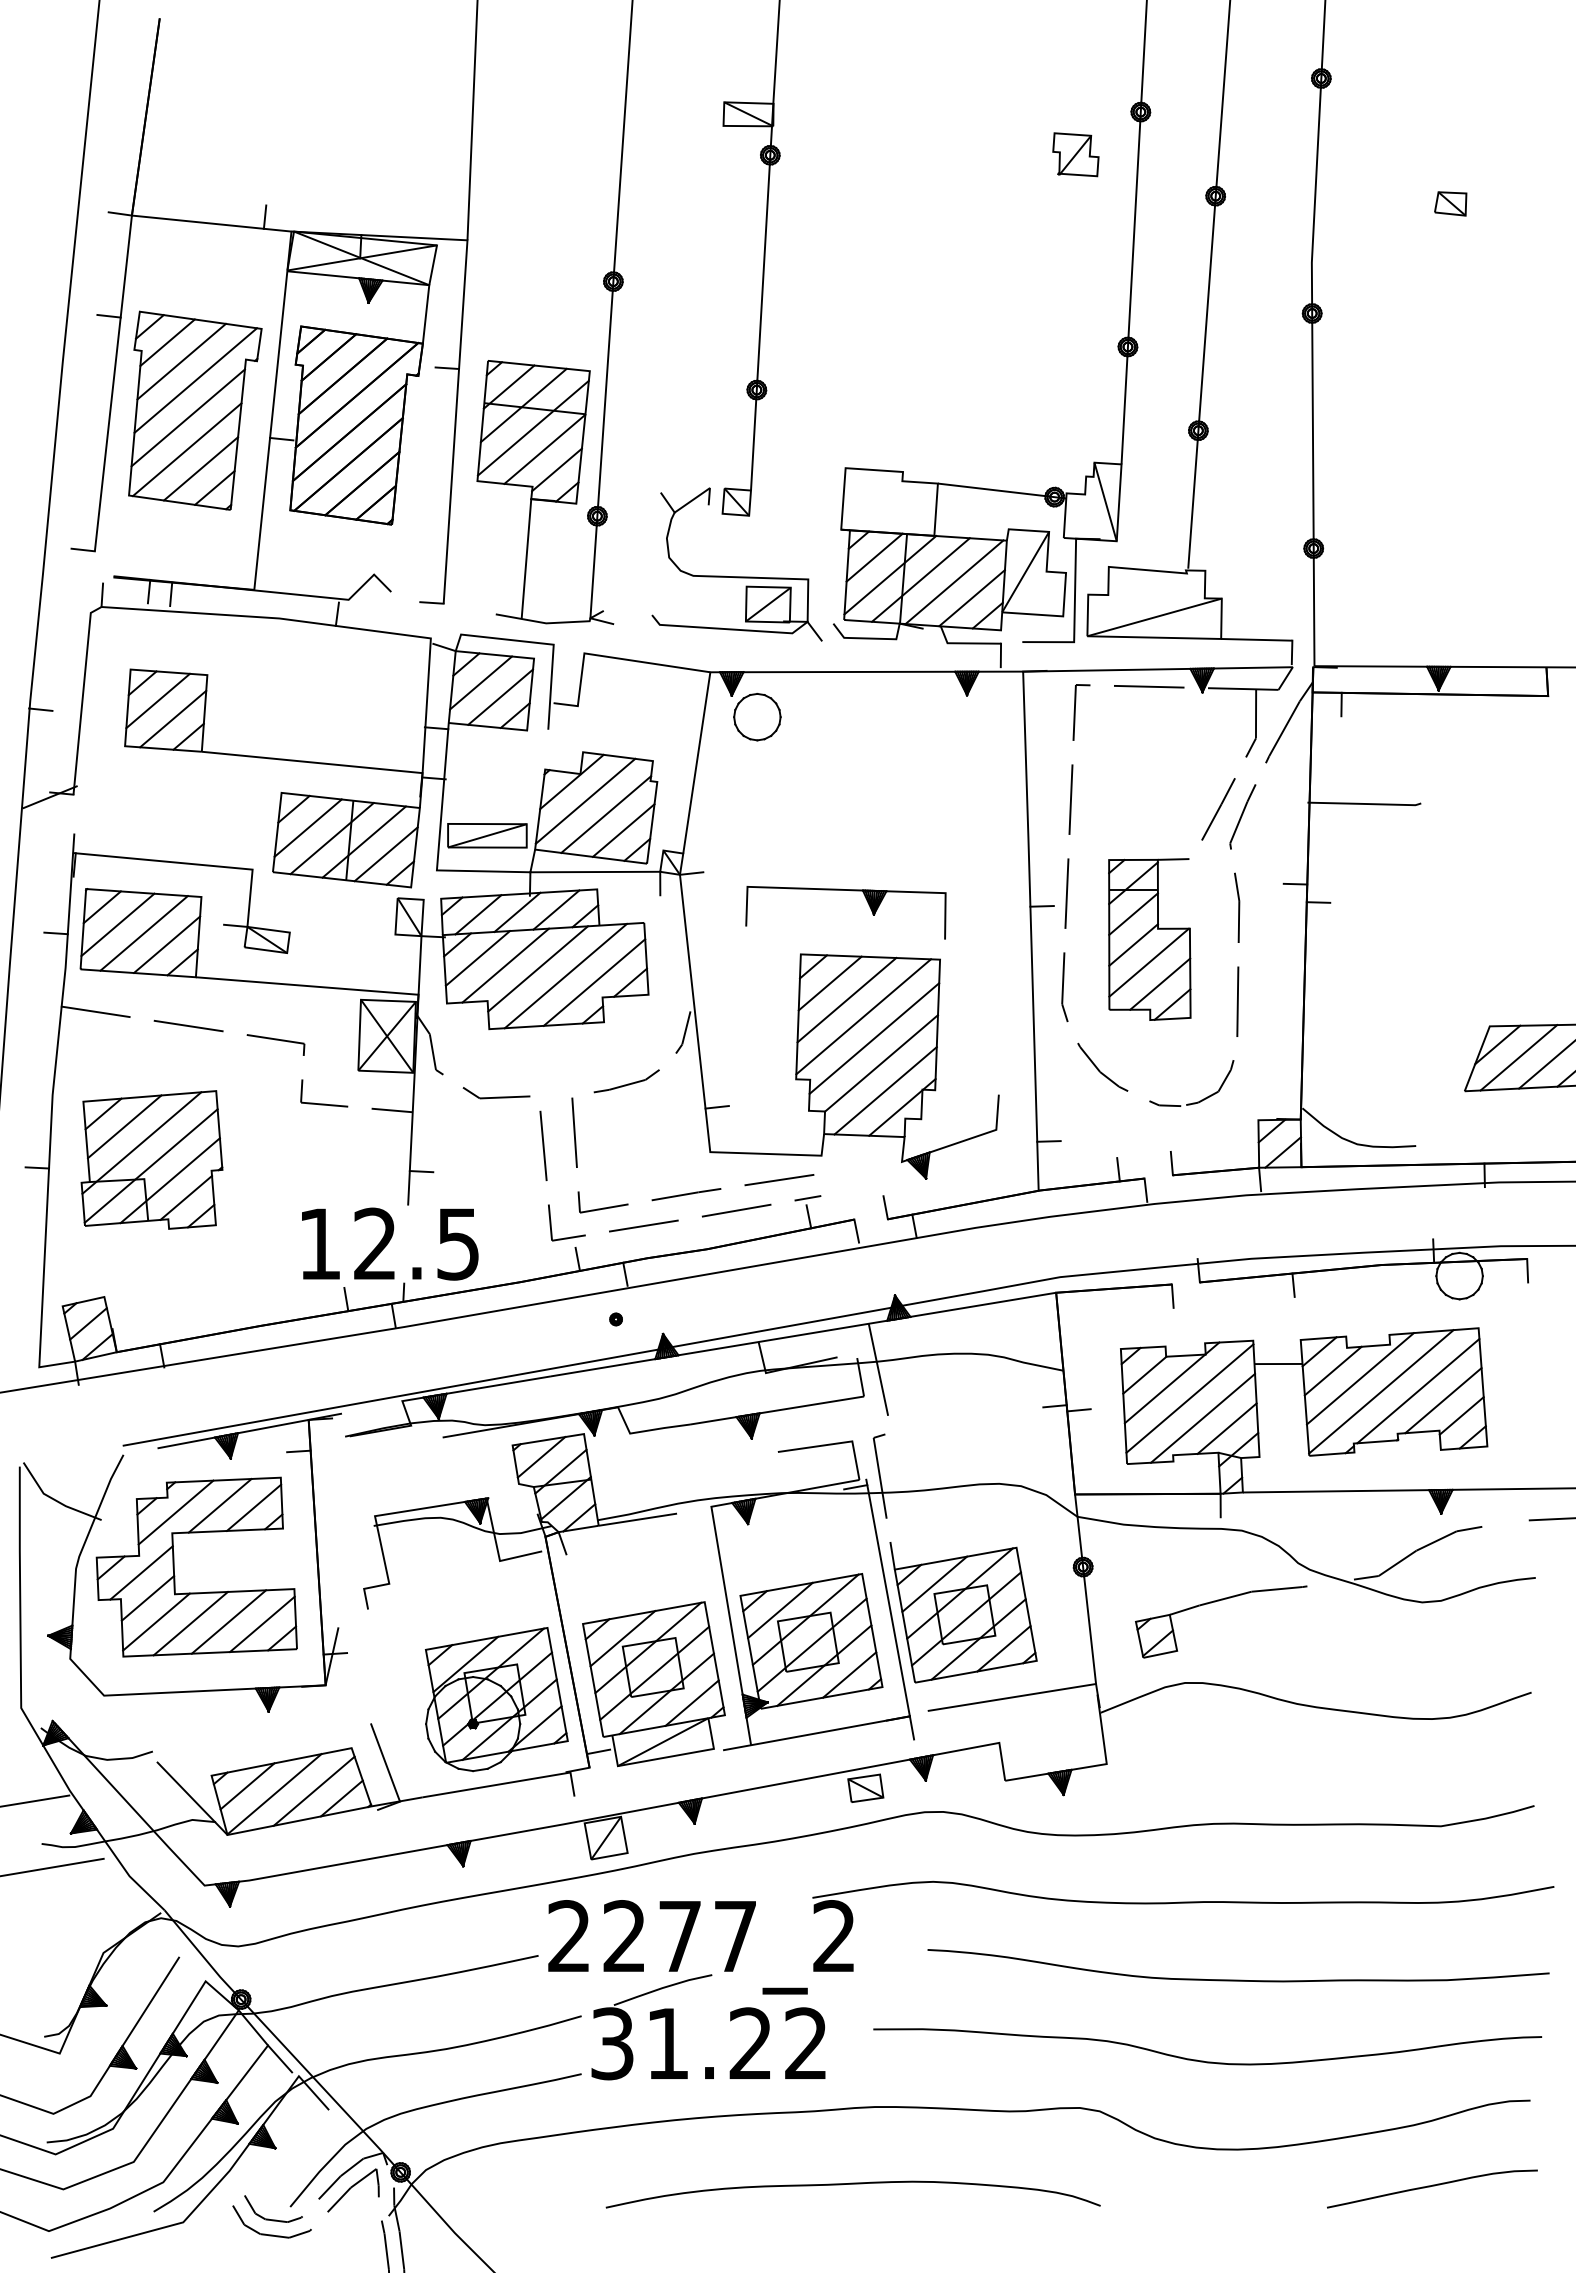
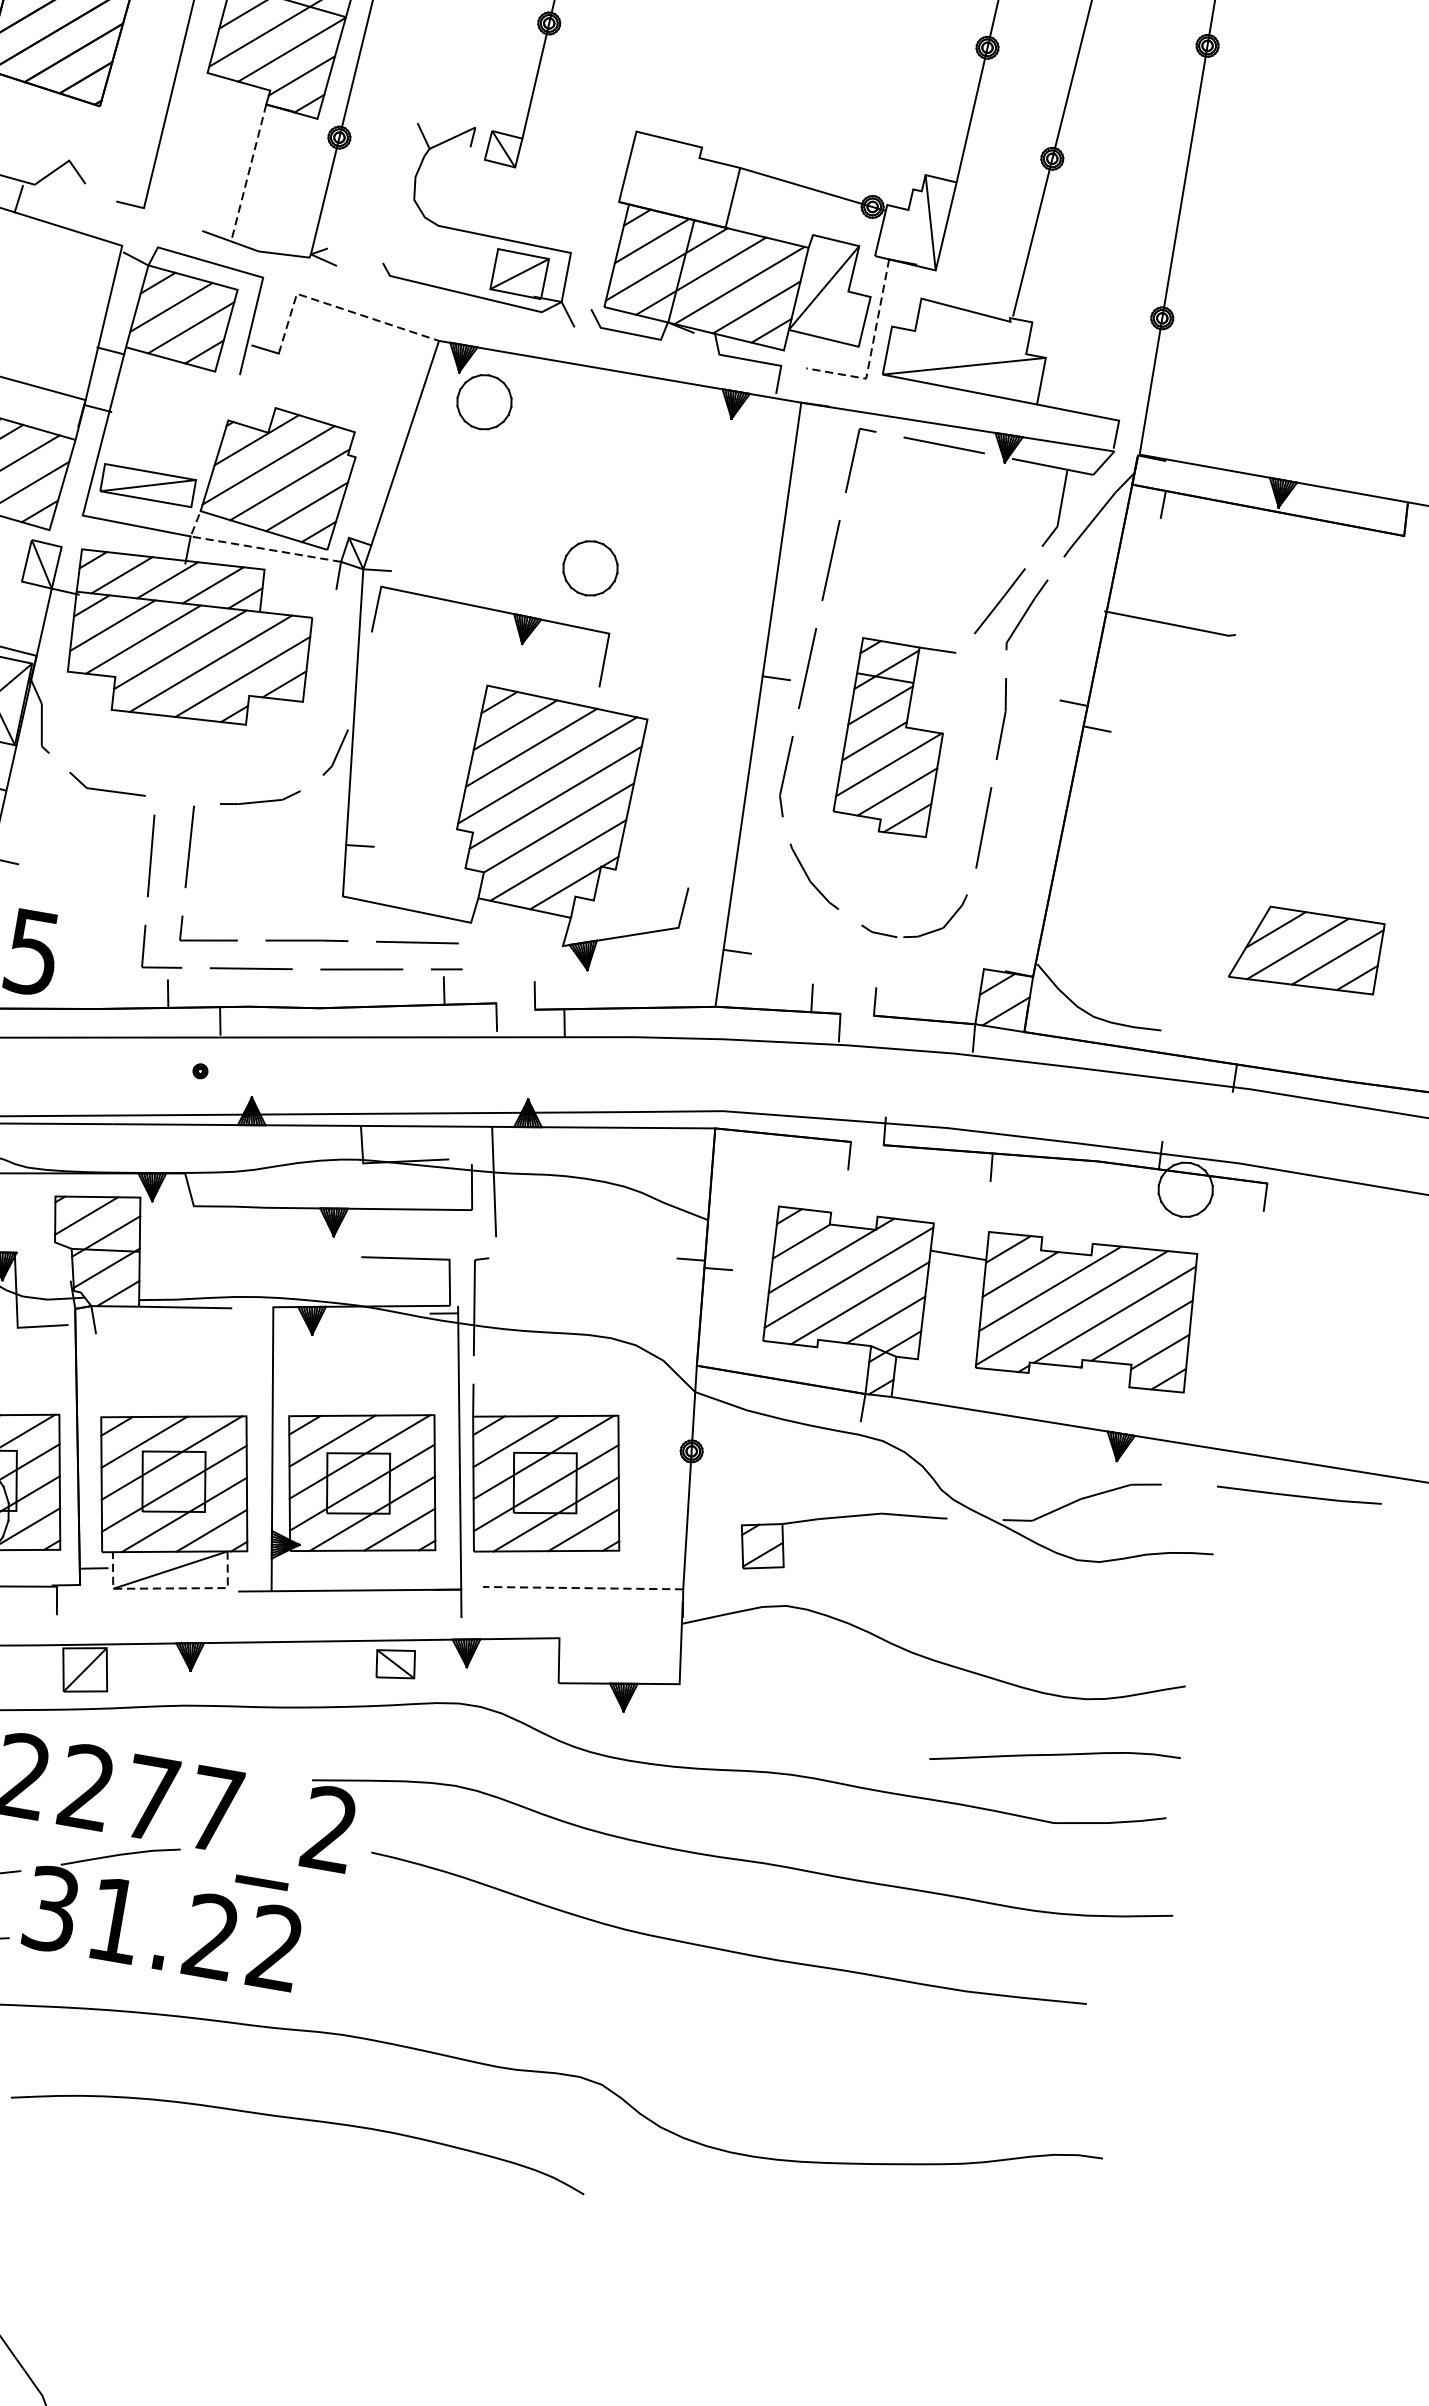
line: (526, 559) -> (248, 173), solid -> dashed
line: (1074, 617) -> (871, 350), solid -> dashed
line: (620, 658) -> (337, 306), solid -> dashed
part: (870, 841) -> (590, 568), added
line: (582, 872) -> (250, 547), solid -> dashed
part: (851, 891) -> (500, 612), moved
line: (1011, 1697) -> (582, 1588), solid -> dashed
line: (665, 1757) -> (170, 1588), solid -> dashed
curve: (1238, 1979) -> (725, 1948), moved
curve: (1203, 2060) -> (732, 2046), removed
curve: (1432, 2186) -> (1055, 1755), moved

